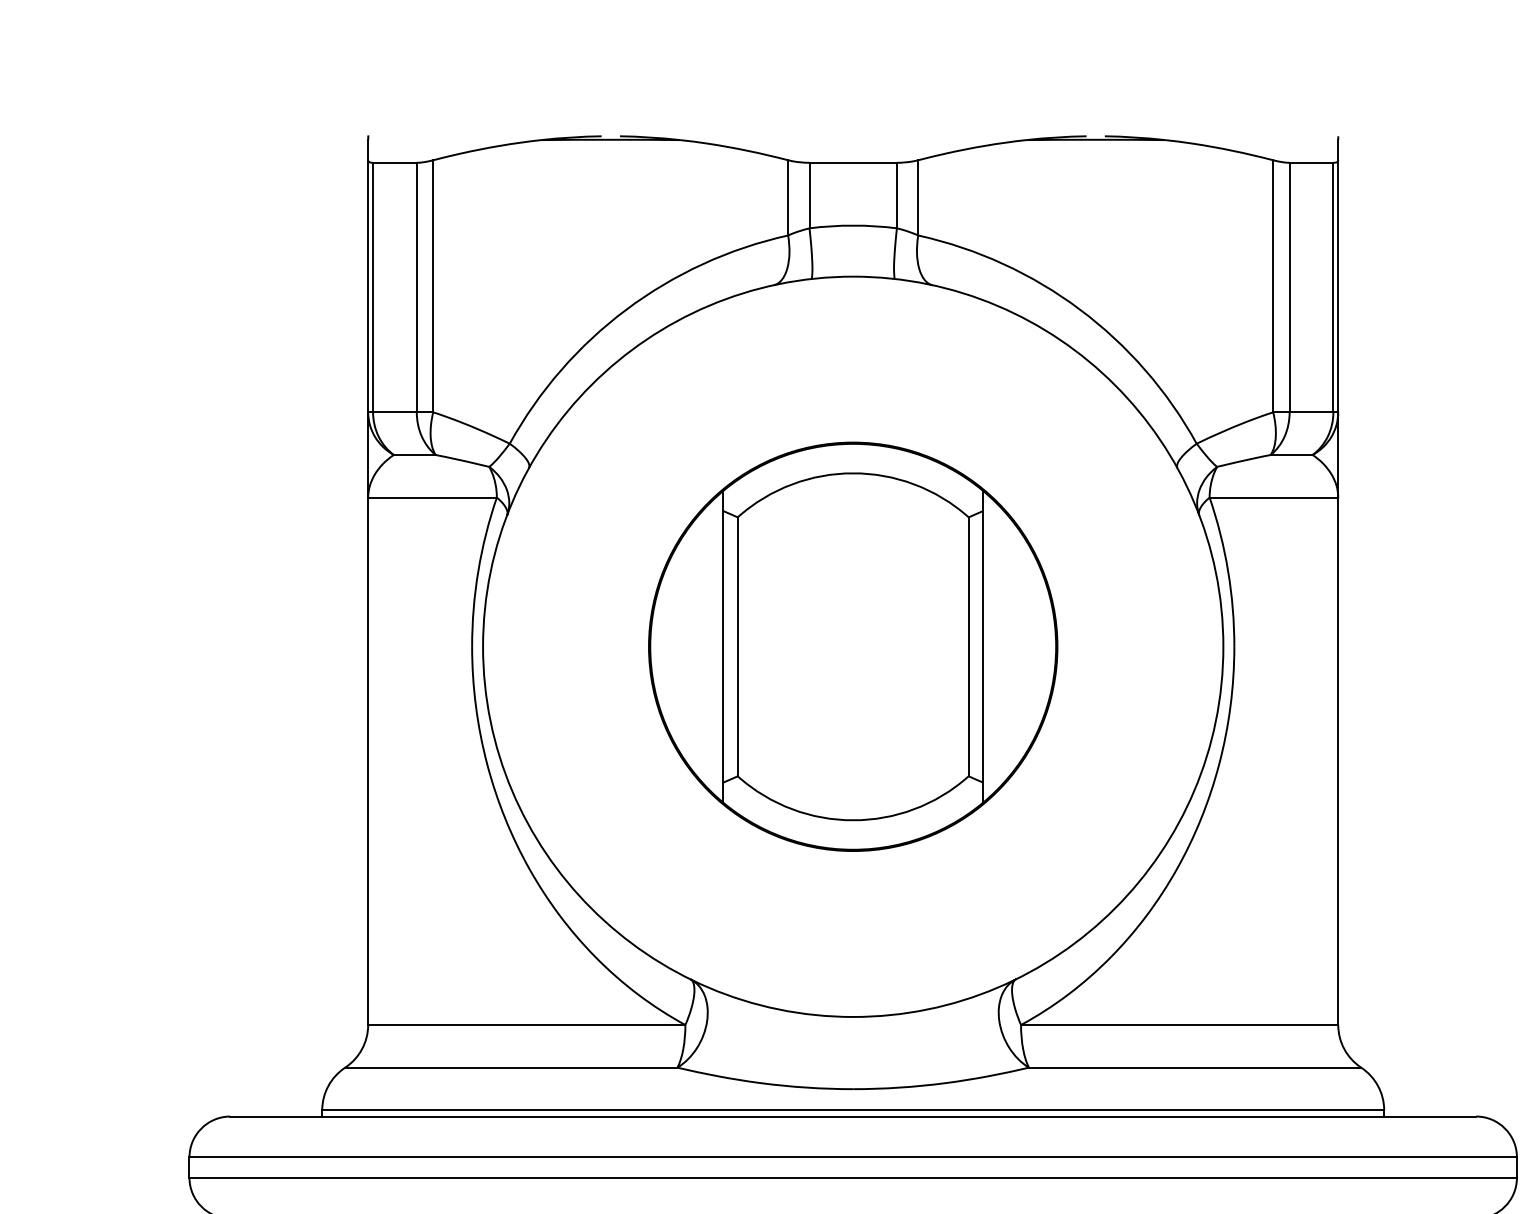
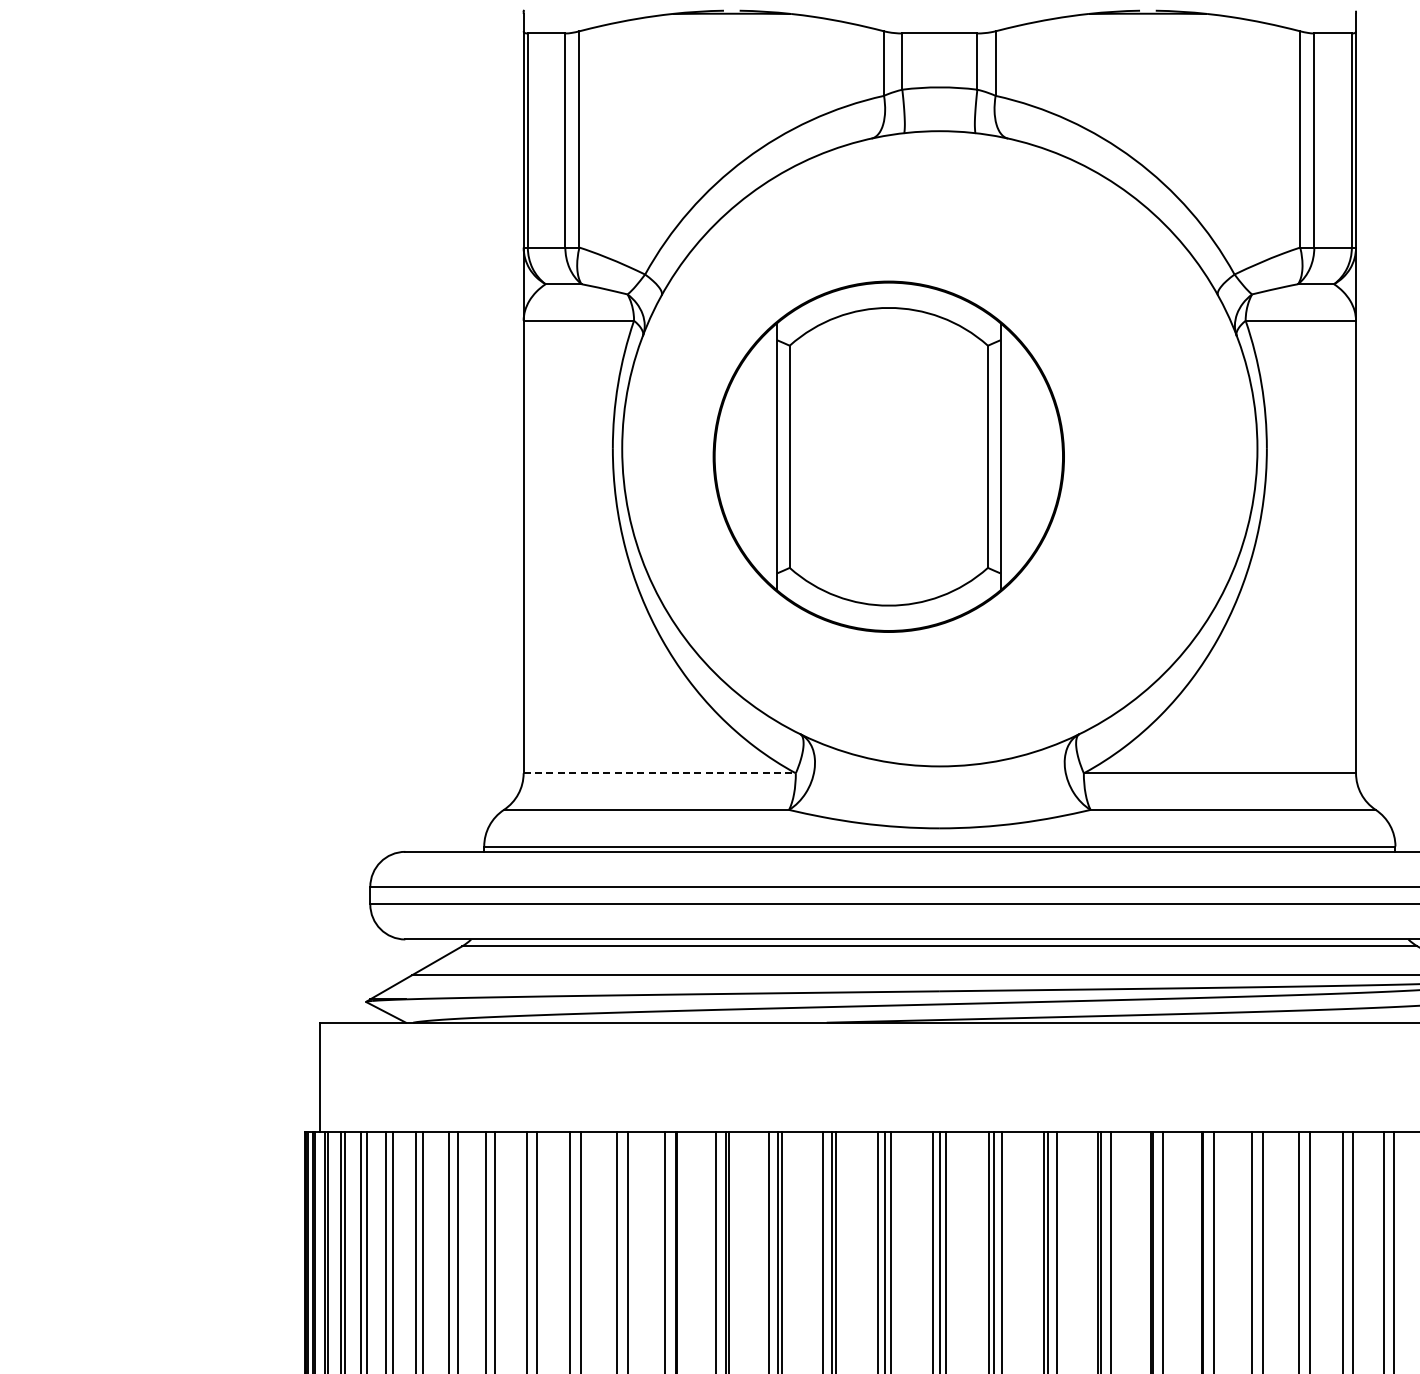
part: (852, 646) -> (888, 456), moved
line: (527, 1025) -> (660, 773), solid -> dashed

